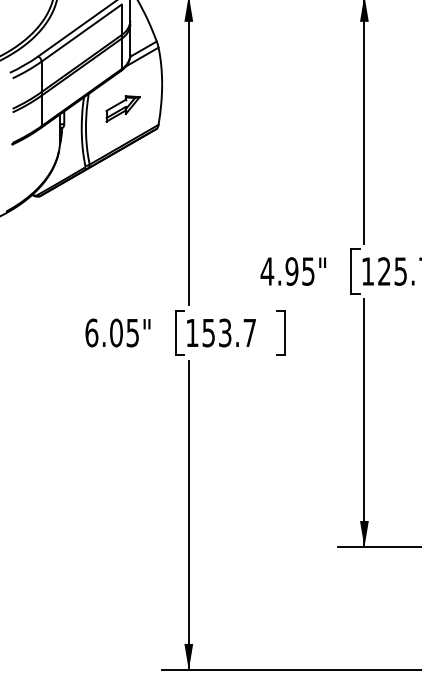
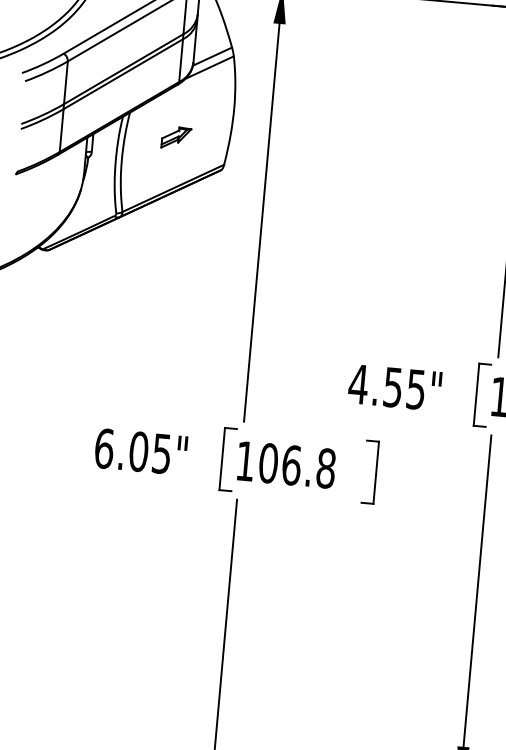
part: (122, 108) -> (175, 137), size x0.6
text: (291, 271) -> (392, 387), 4.95" -> 4.55"
text: (229, 332) -> (297, 465), 153.7 -> 106.8

